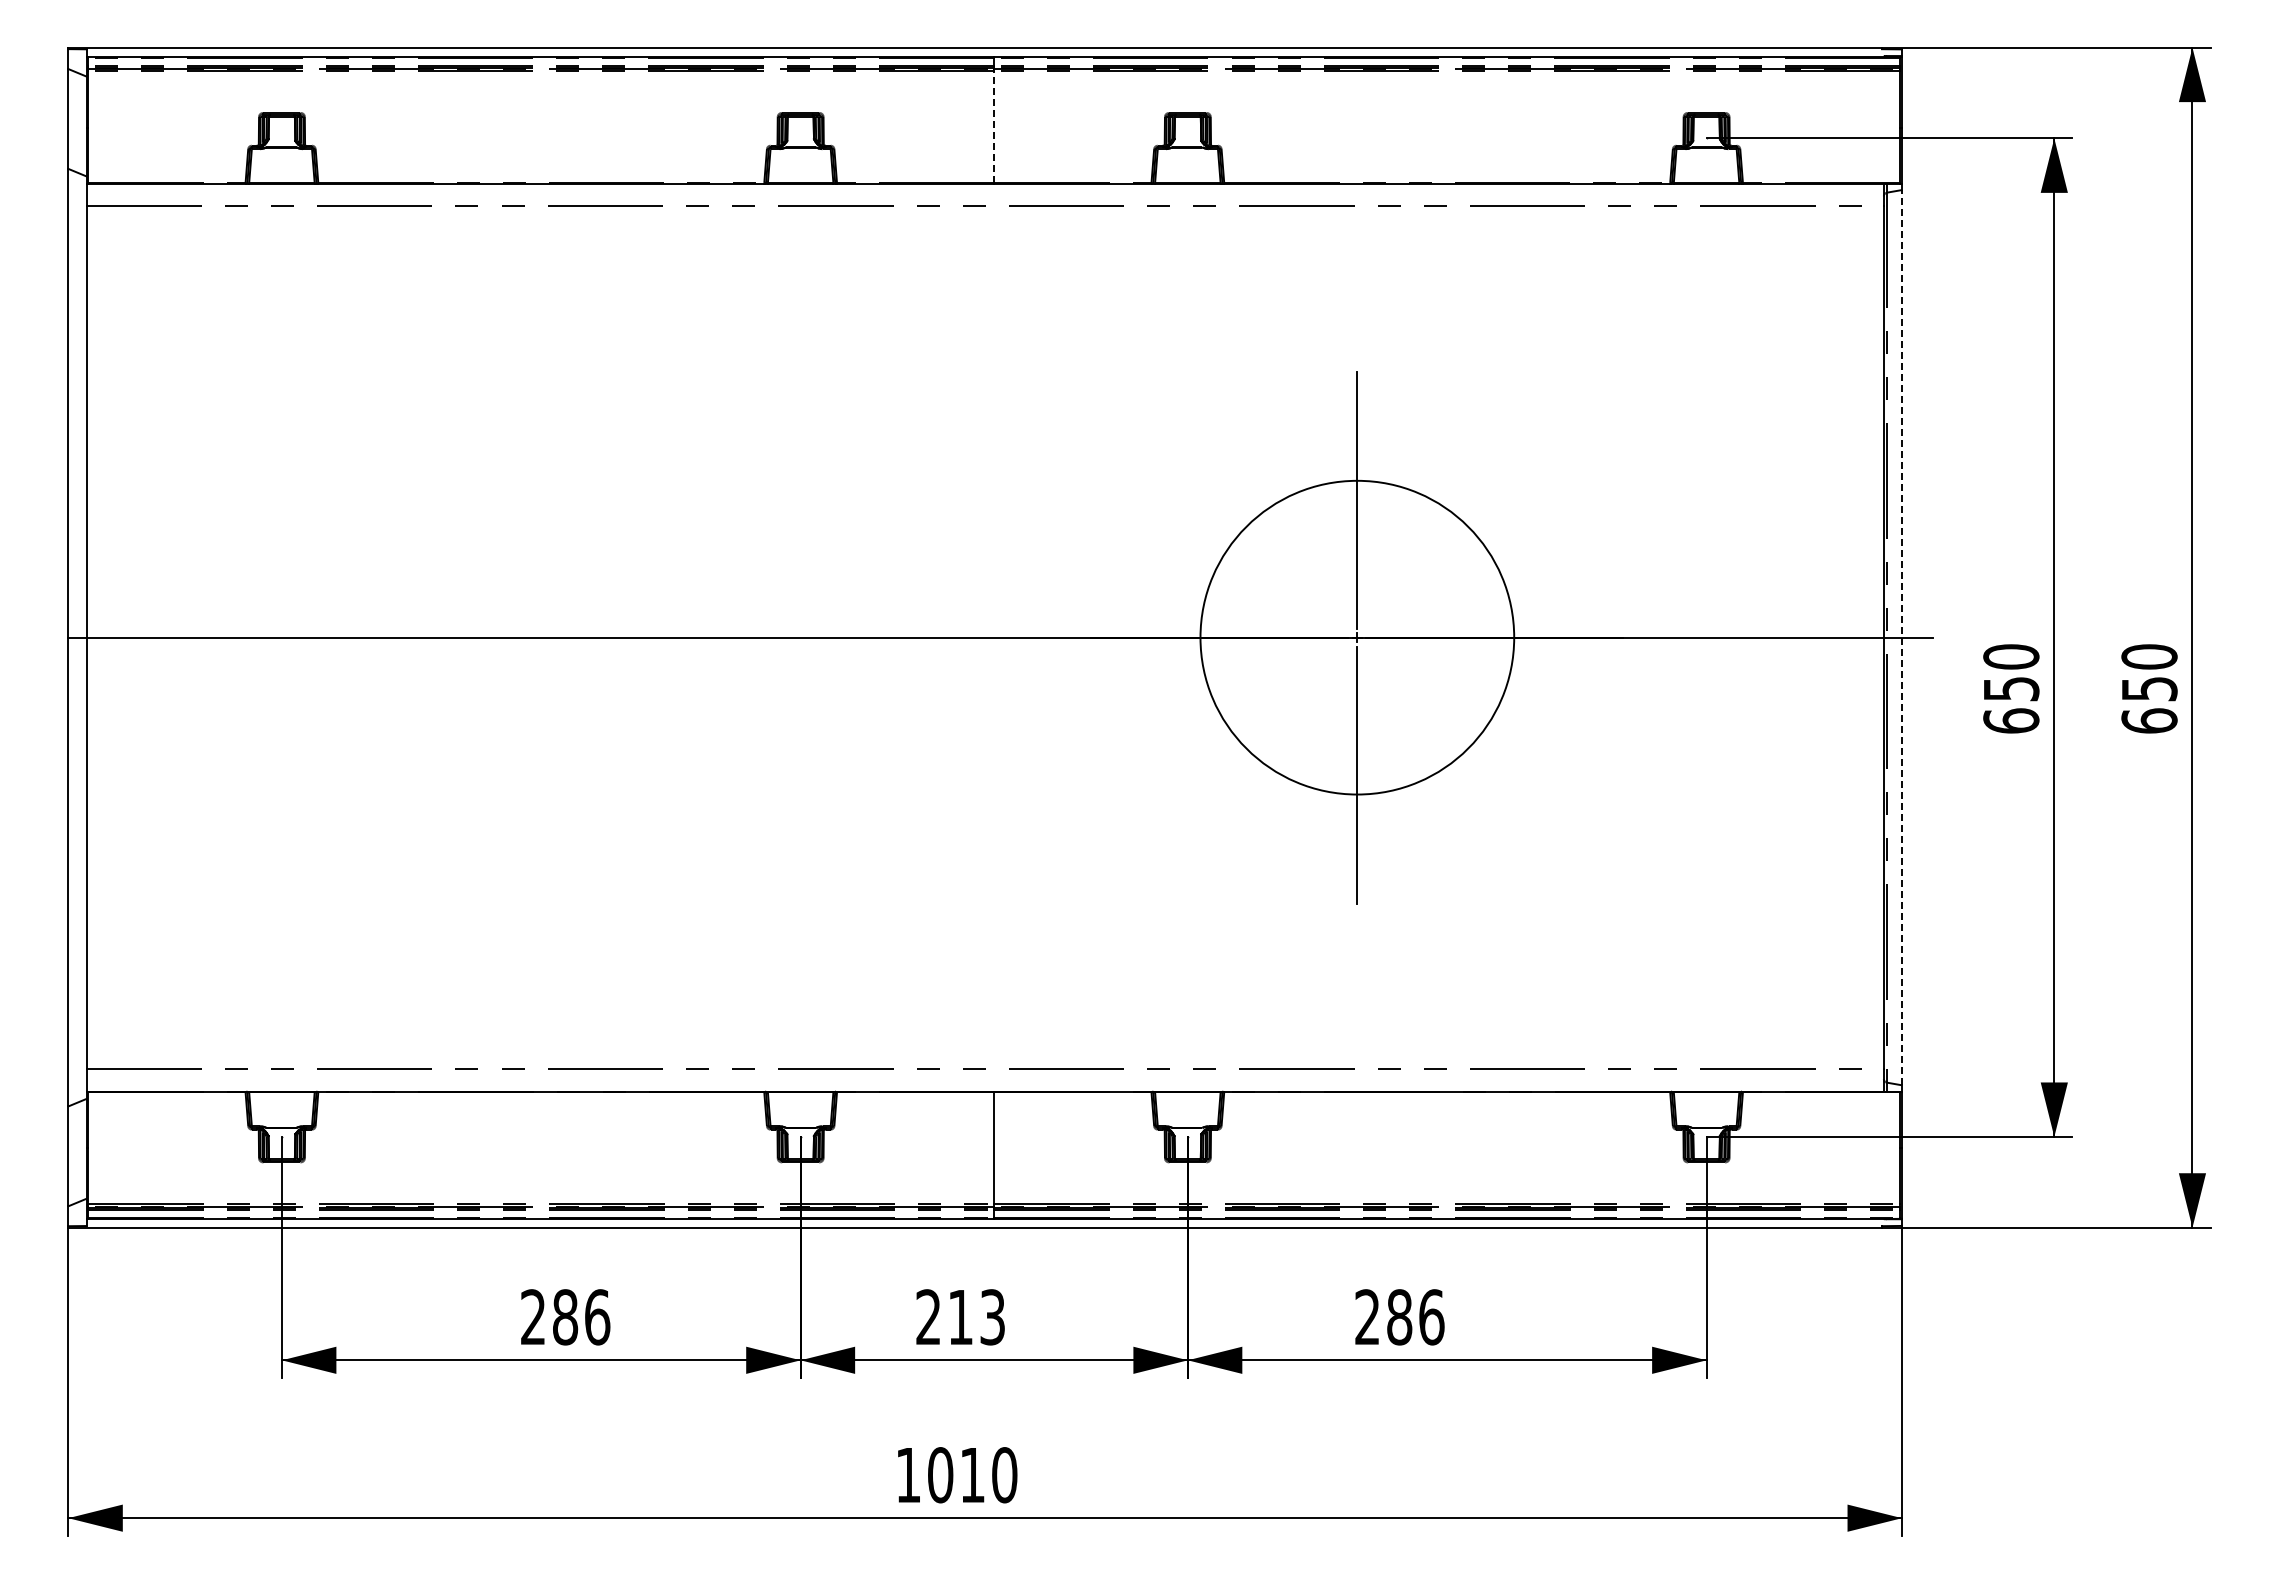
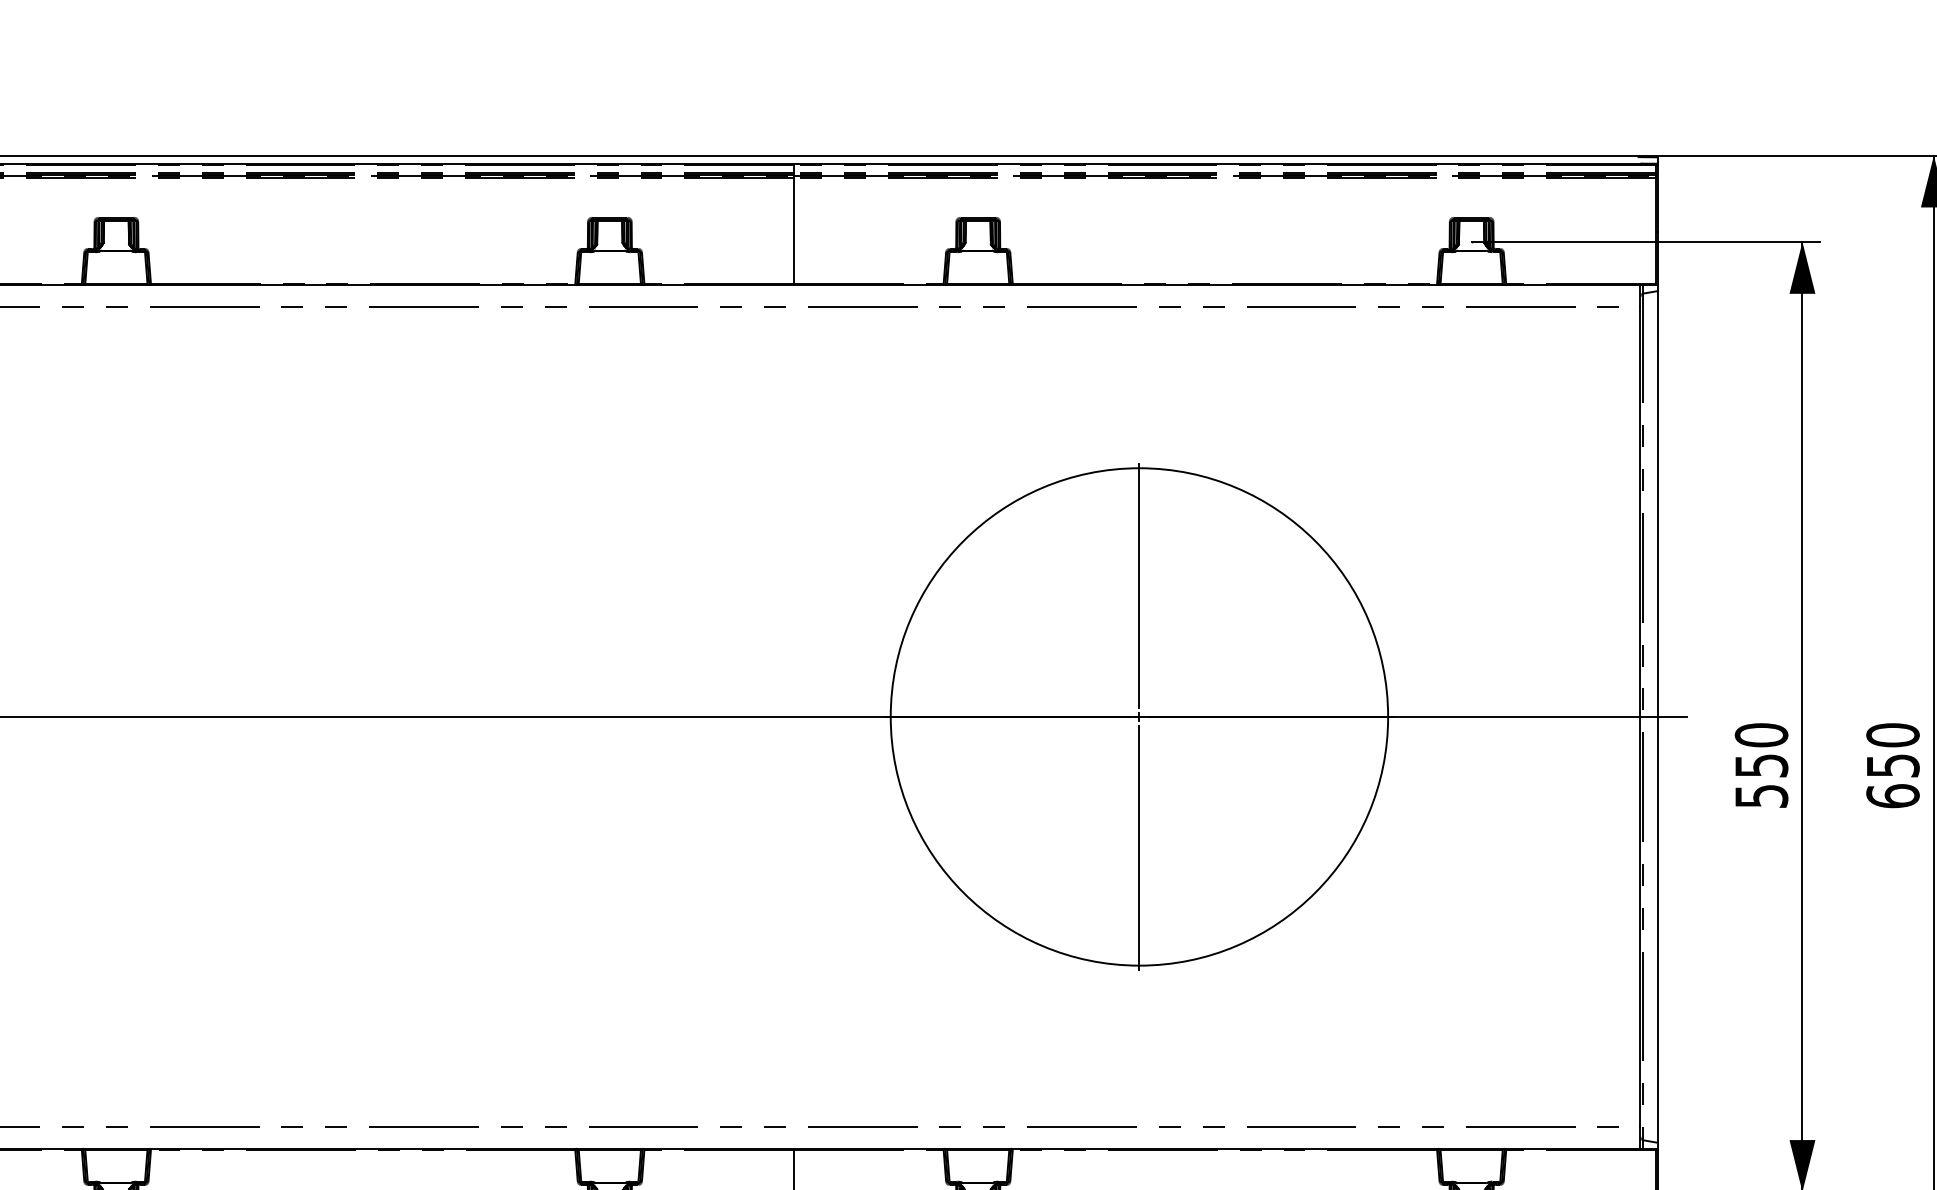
line: (994, 127) -> (794, 231), dashed -> solid
circle: (1356, 637) -> (1138, 716), size x1.67
line: (1902, 637) -> (1658, 716), dashed -> solid
text: (2011, 720) -> (1761, 795), 650 -> 550

